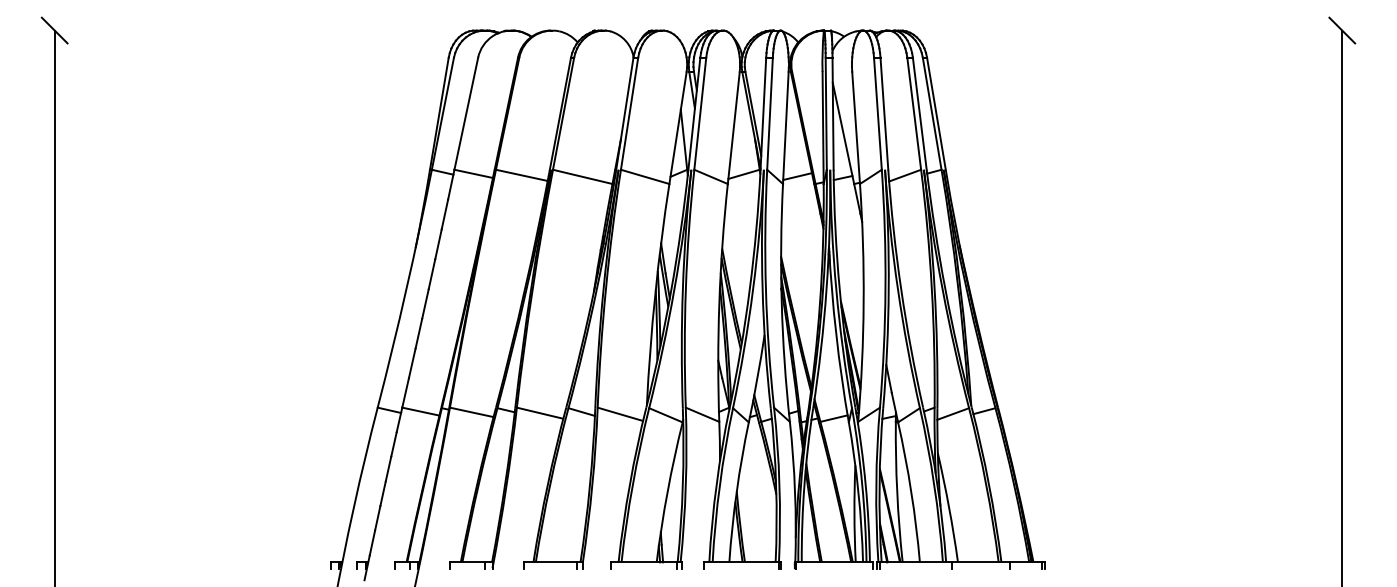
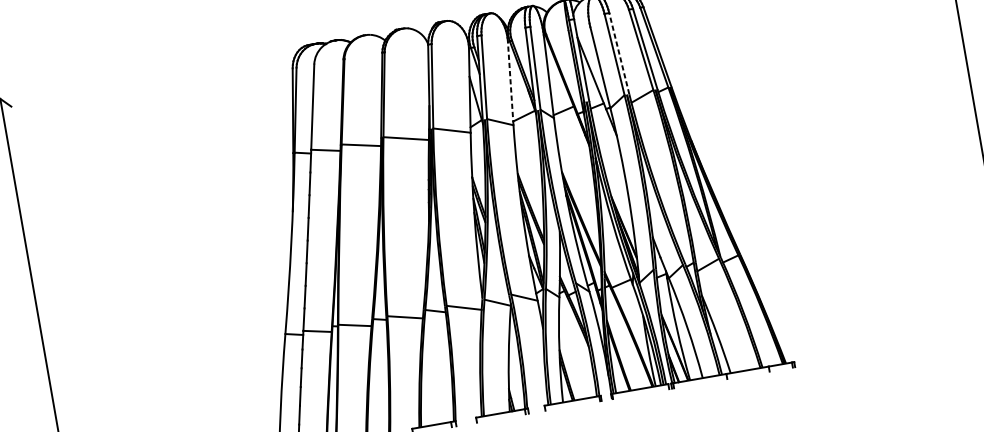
line: (884, 113) -> (619, 53), solid -> dashed
line: (733, 127) -> (510, 83), solid -> dashed

